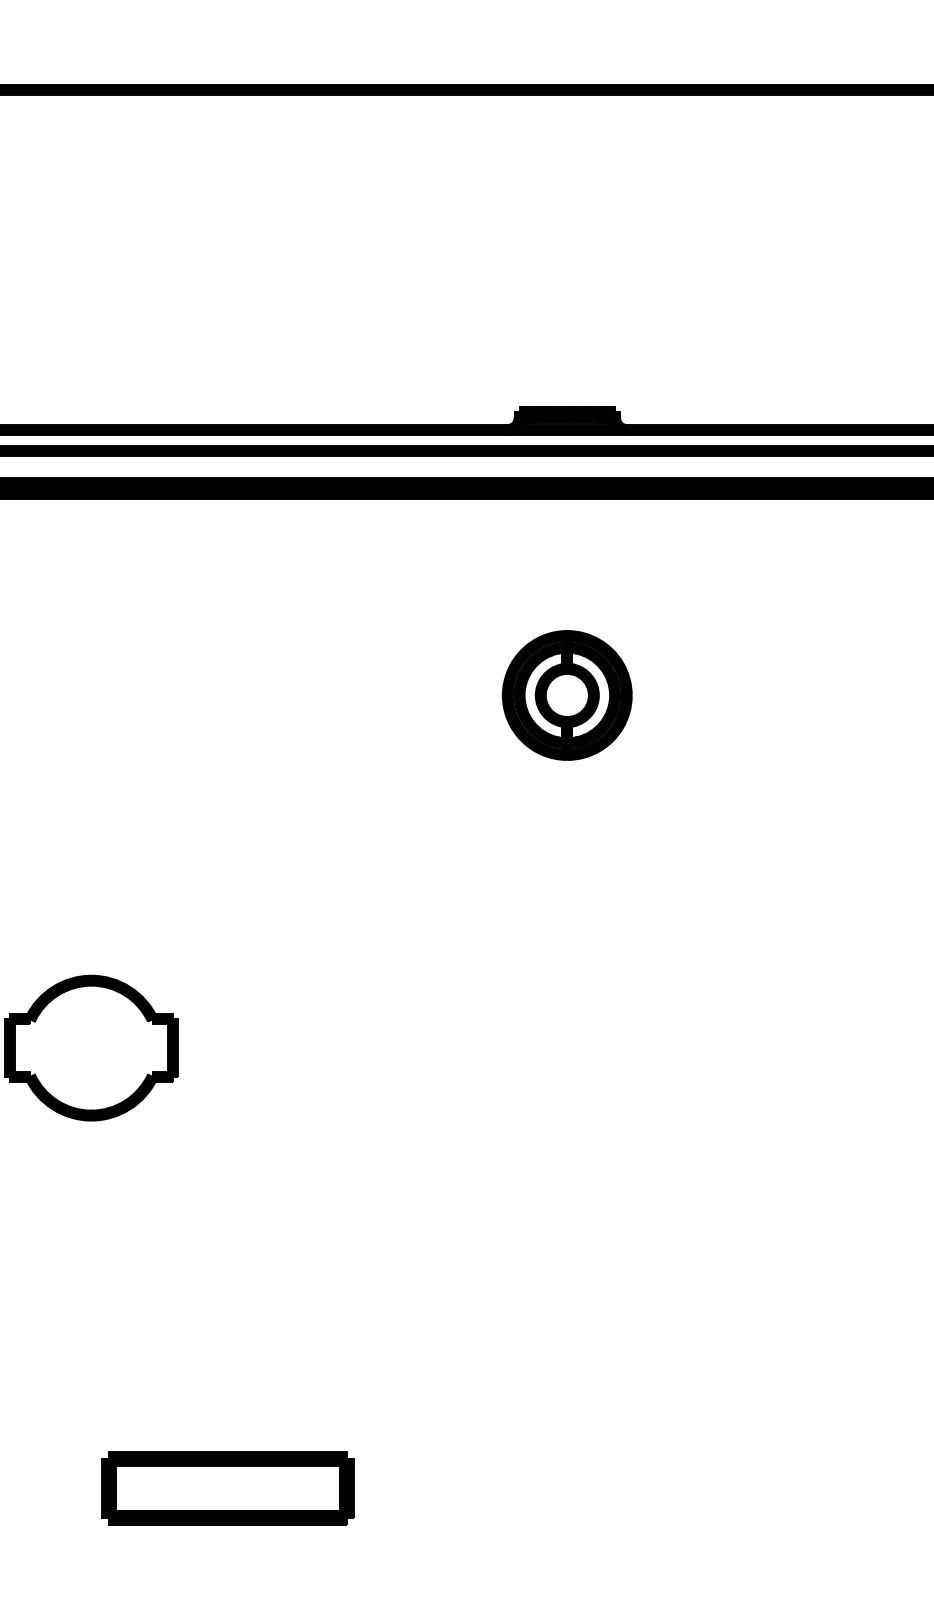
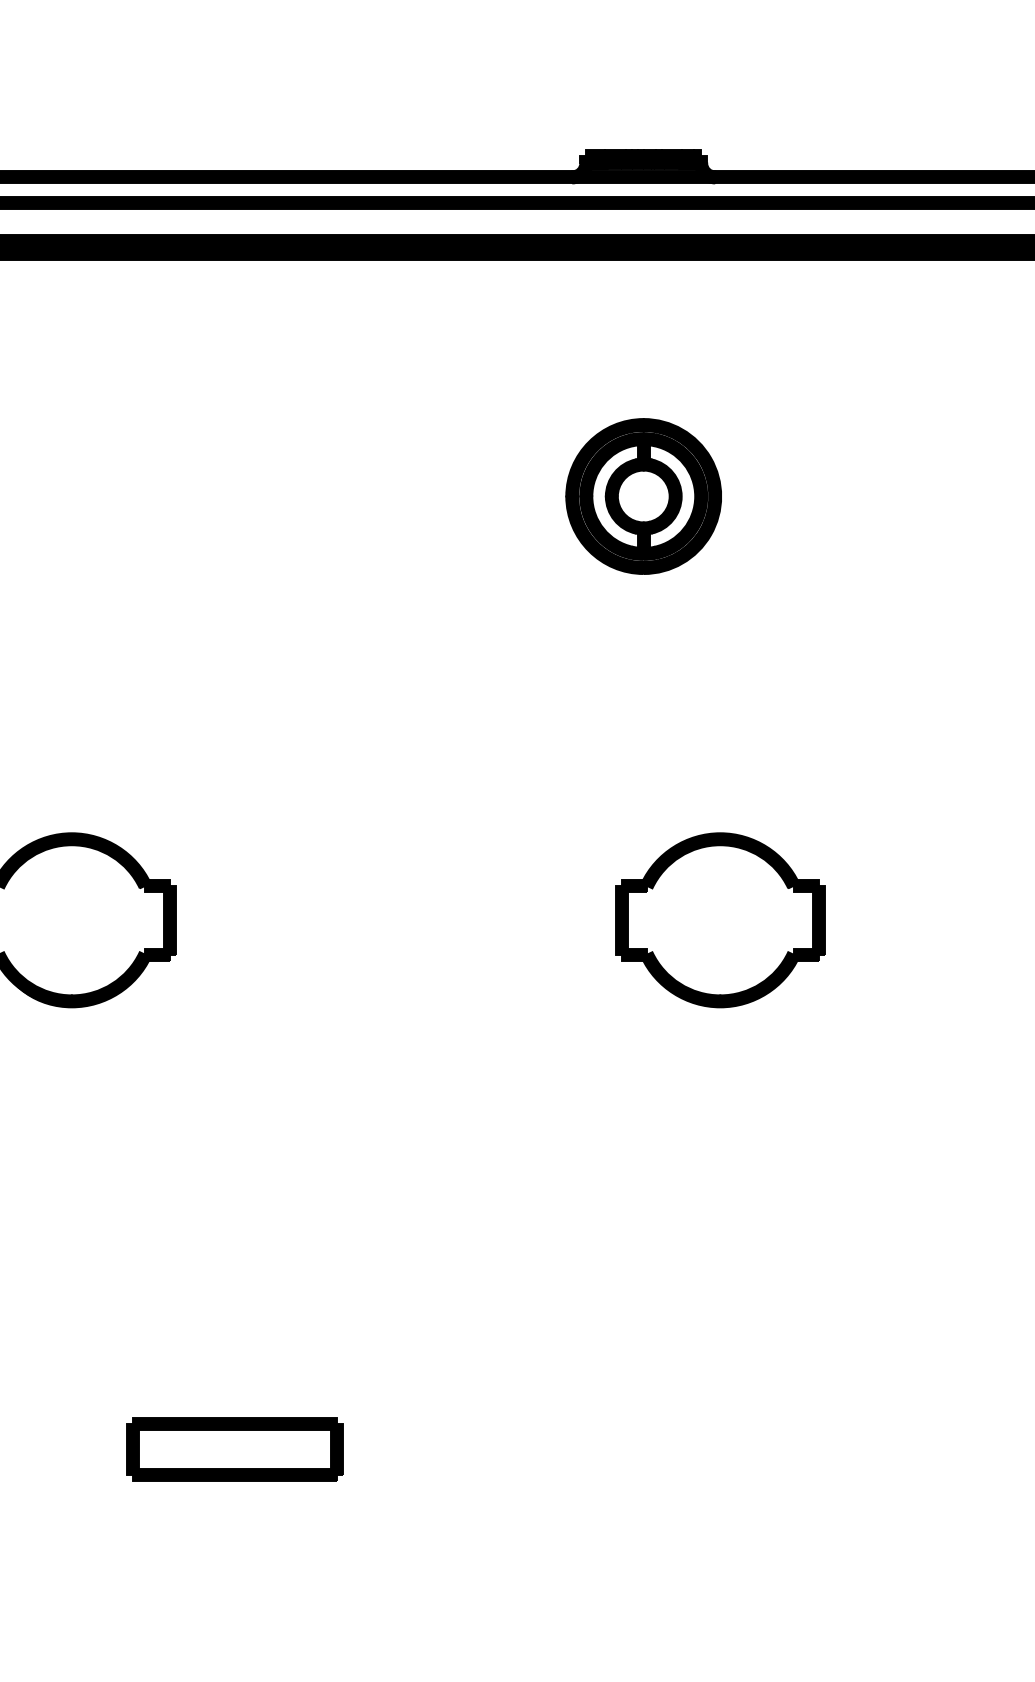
part: (630, 1047) -> (719, 919), added
part: (226, 1488) -> (234, 1449), size x0.71

